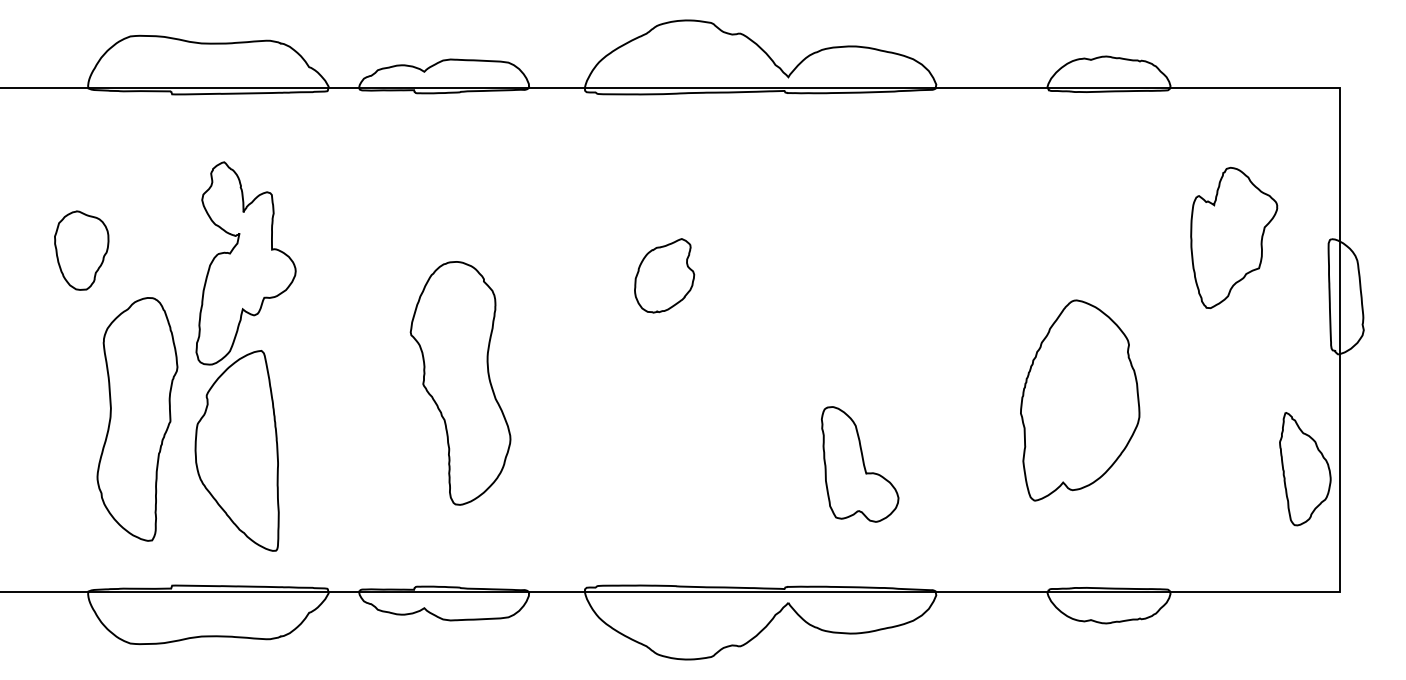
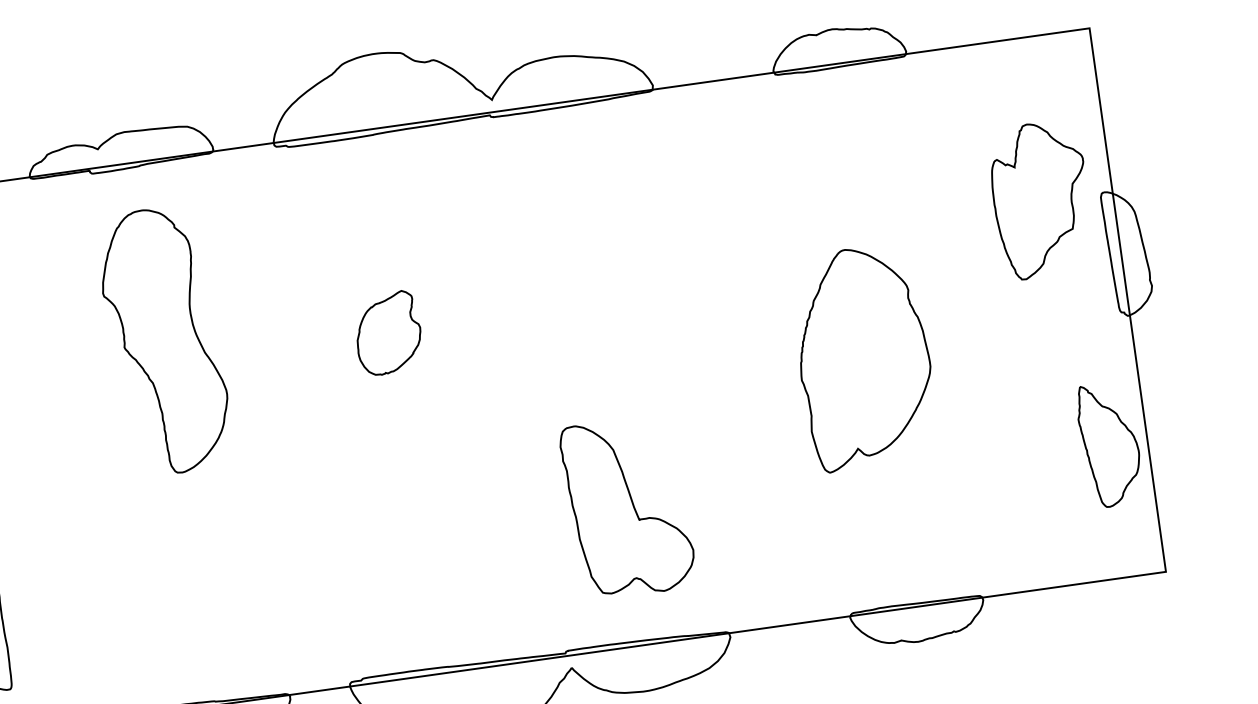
part: (1234, 237) -> (1041, 199), moved
part: (460, 383) -> (164, 341), moved
part: (1080, 400) -> (864, 357), moved
part: (860, 464) -> (628, 507), size x1.4

